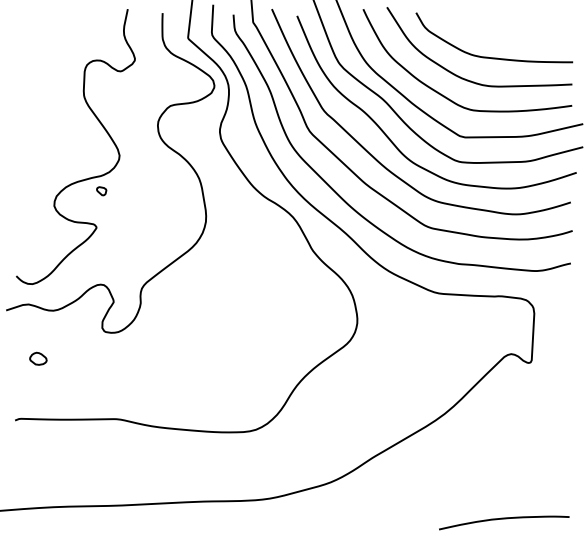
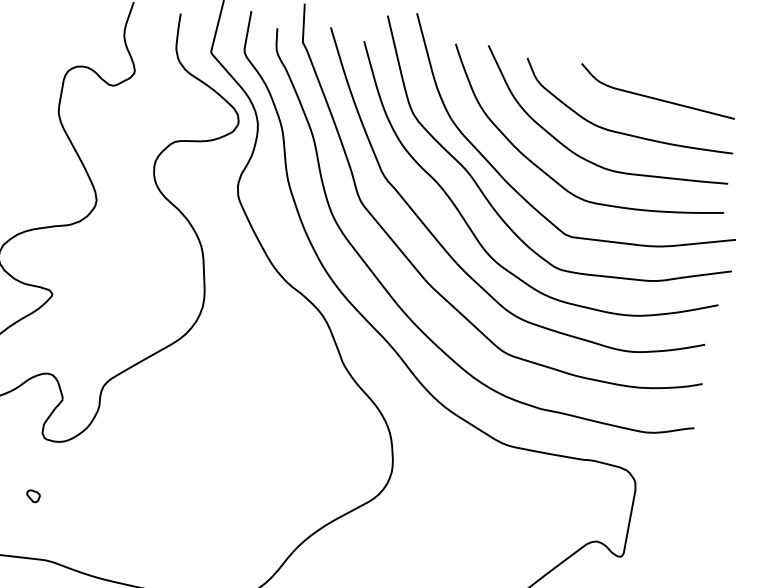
curve: (513, 29) -> (657, 98), added
part: (101, 191) -> (33, 496), moved

